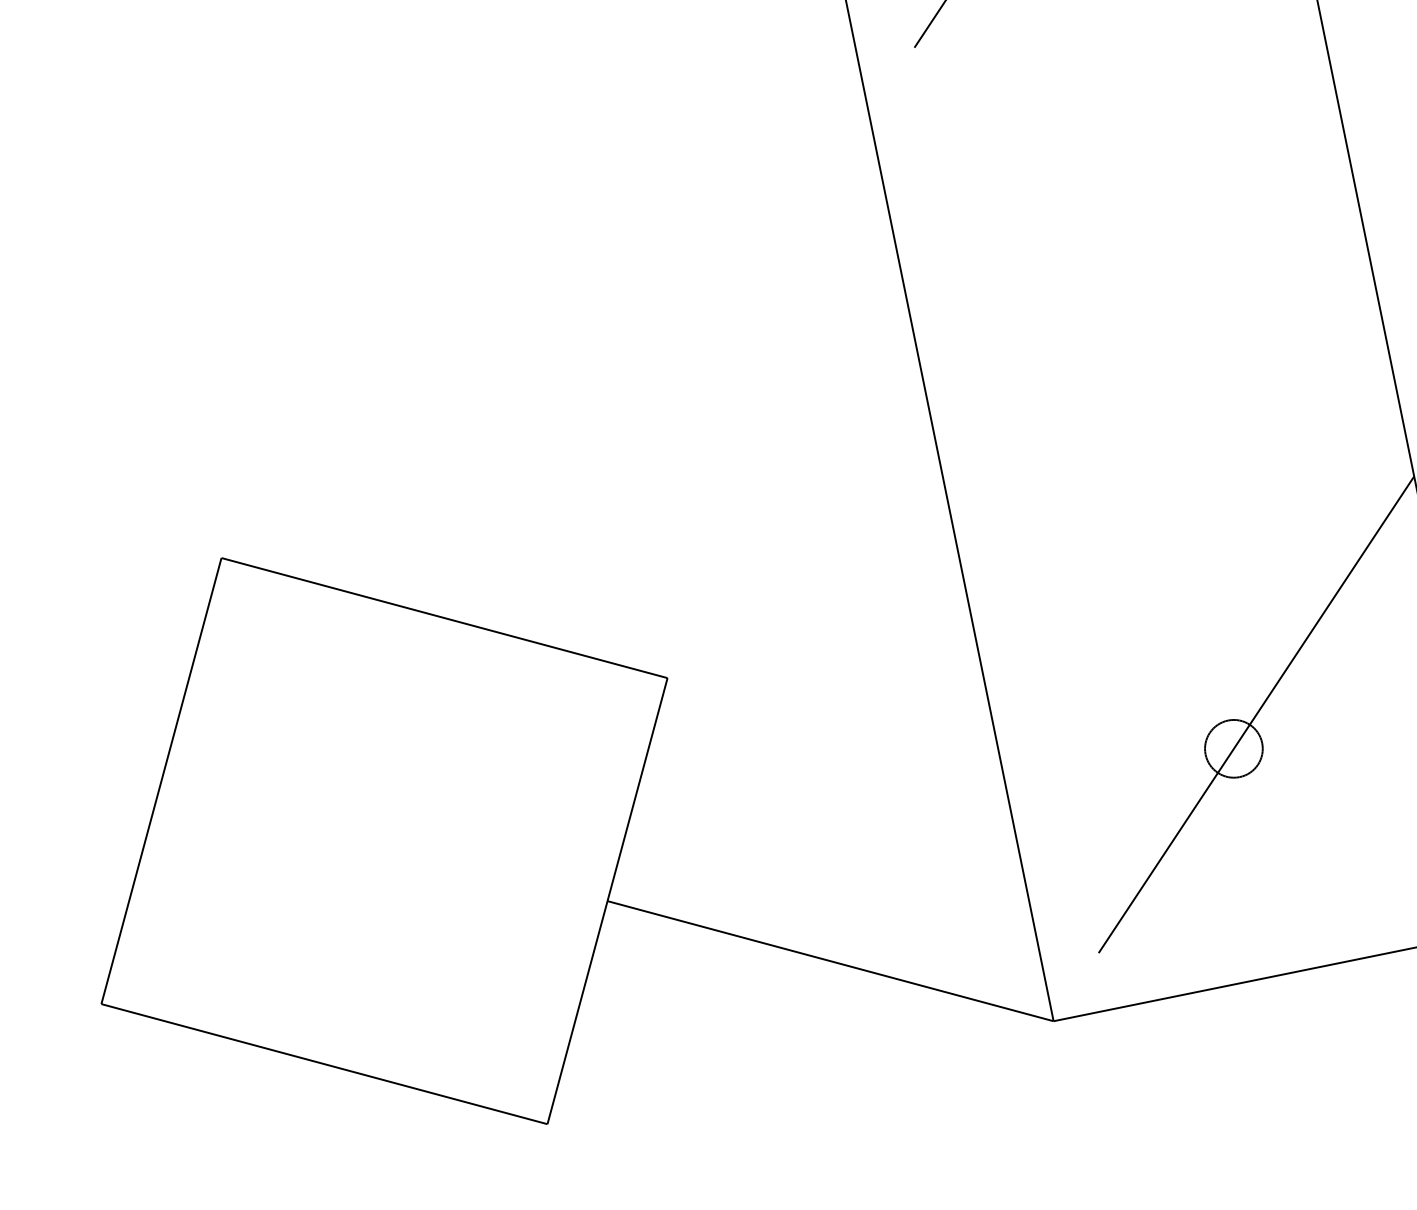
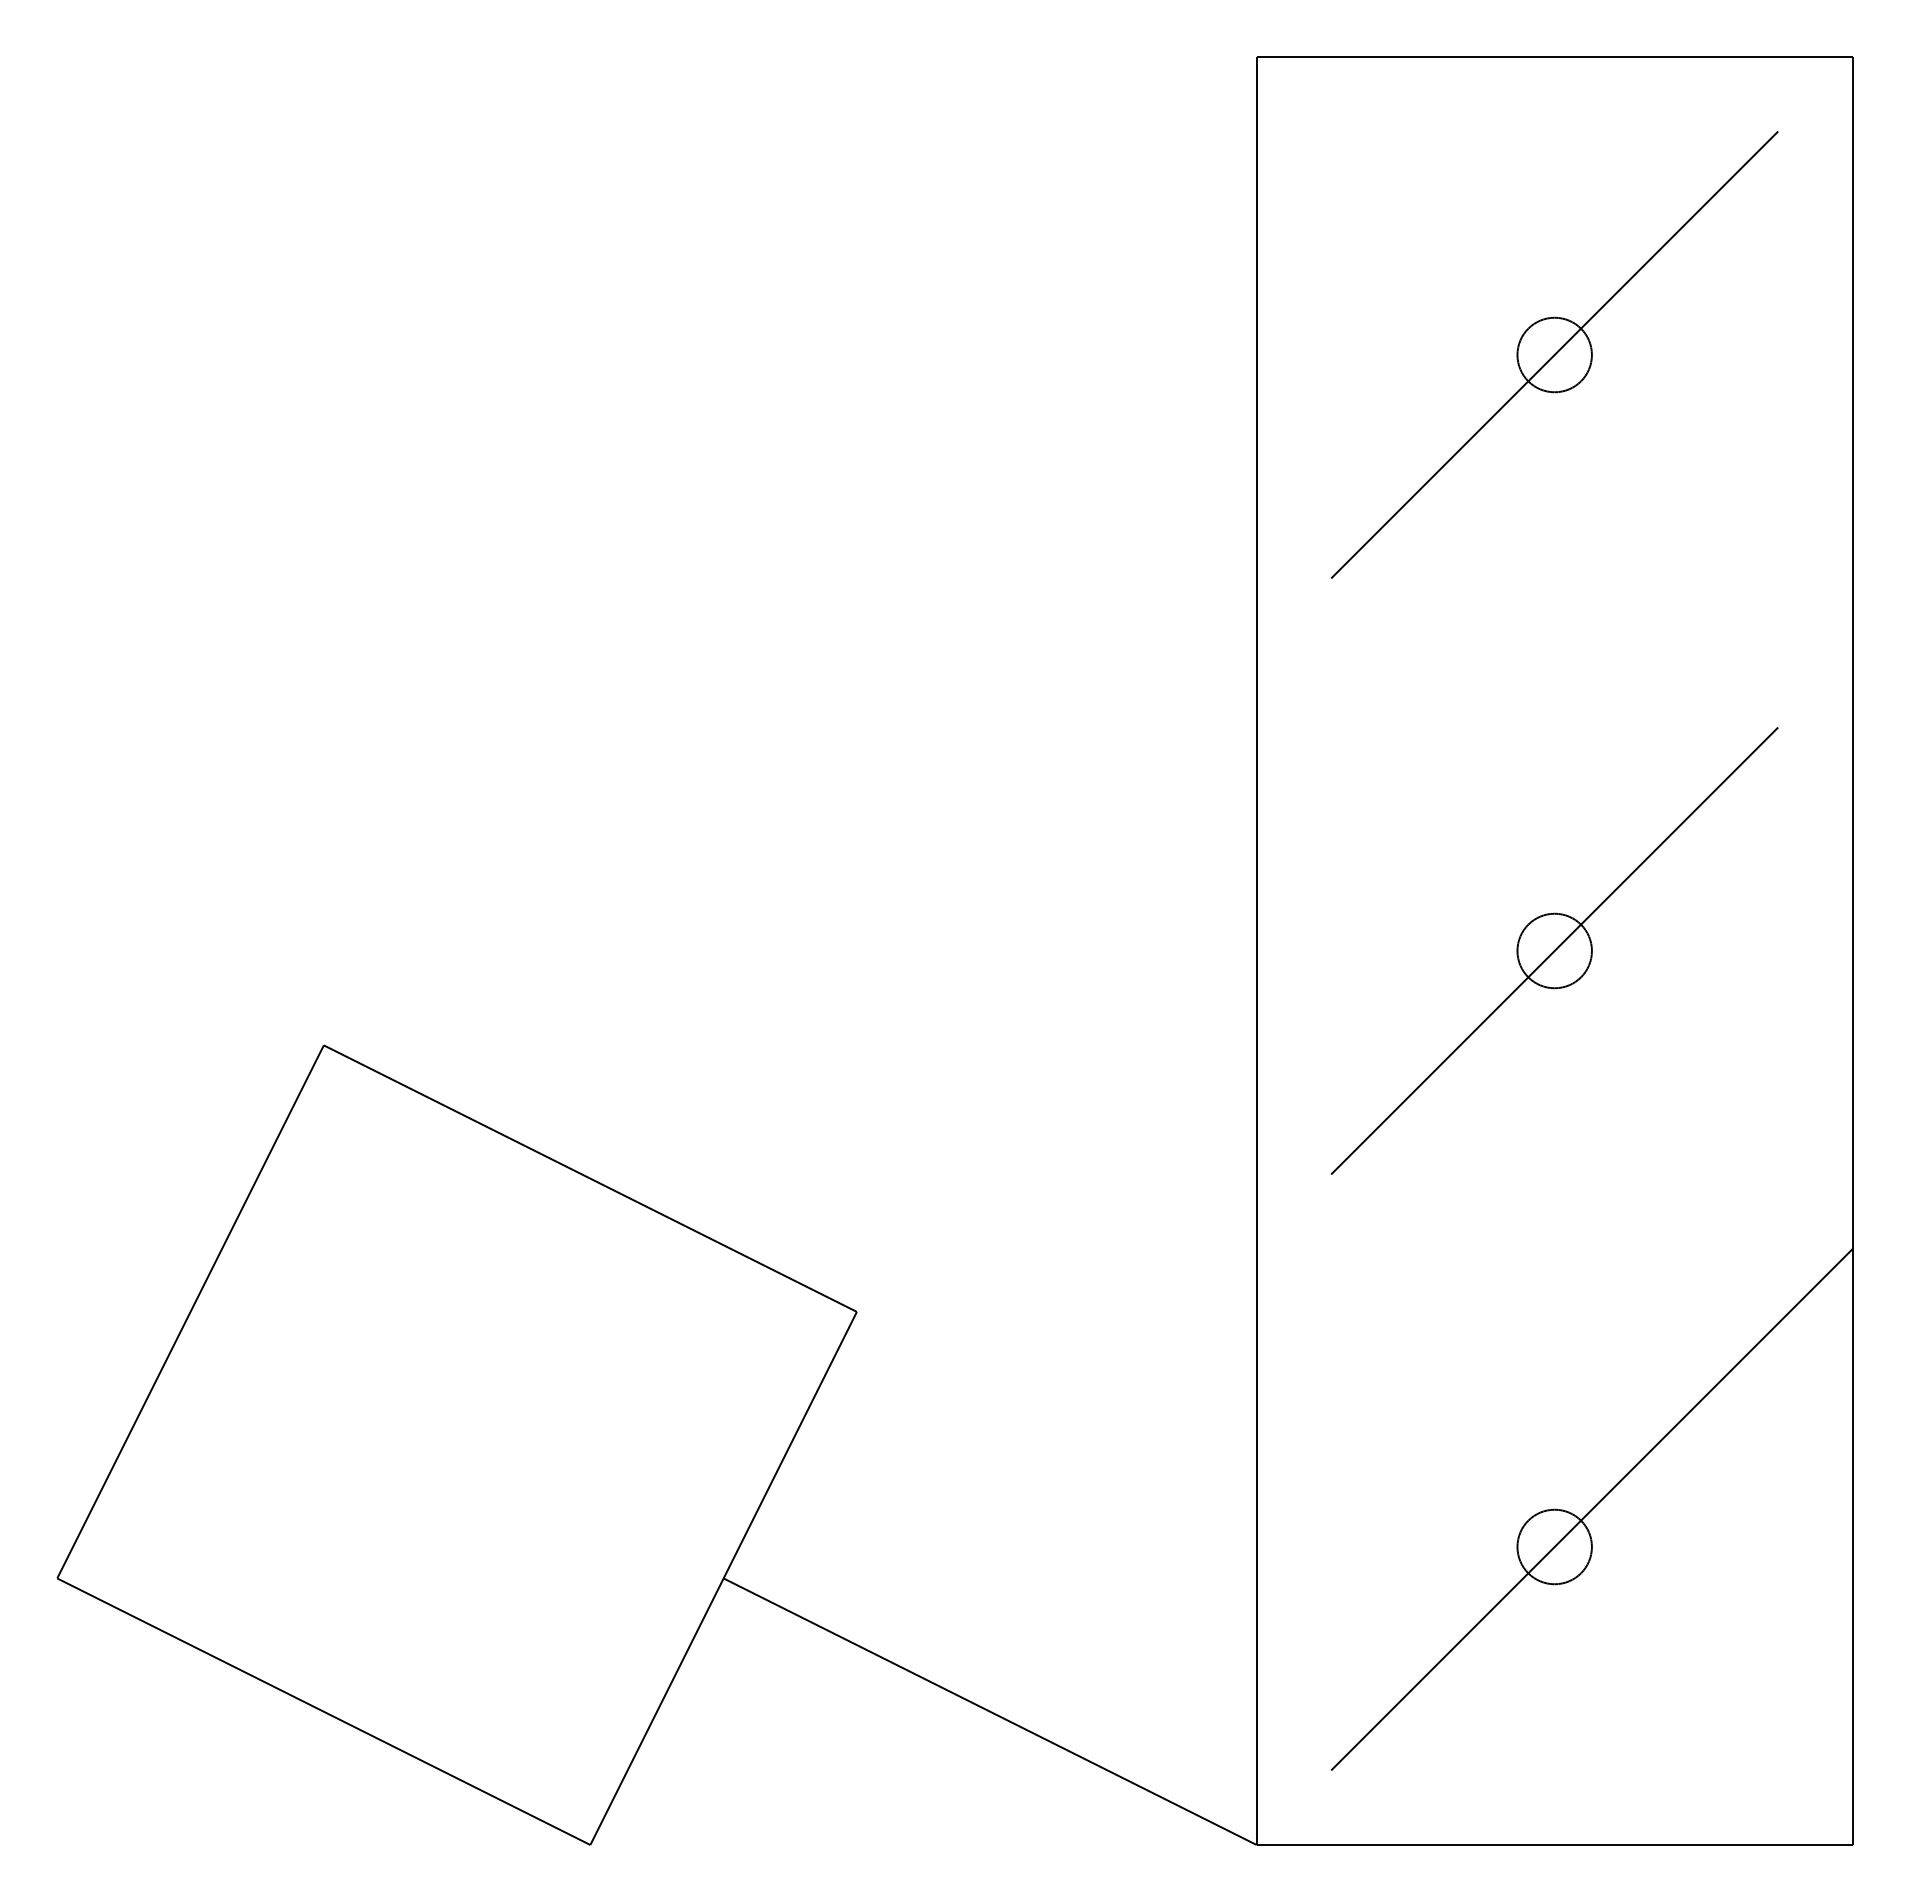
part: (1141, 295) -> (1554, 950), added

